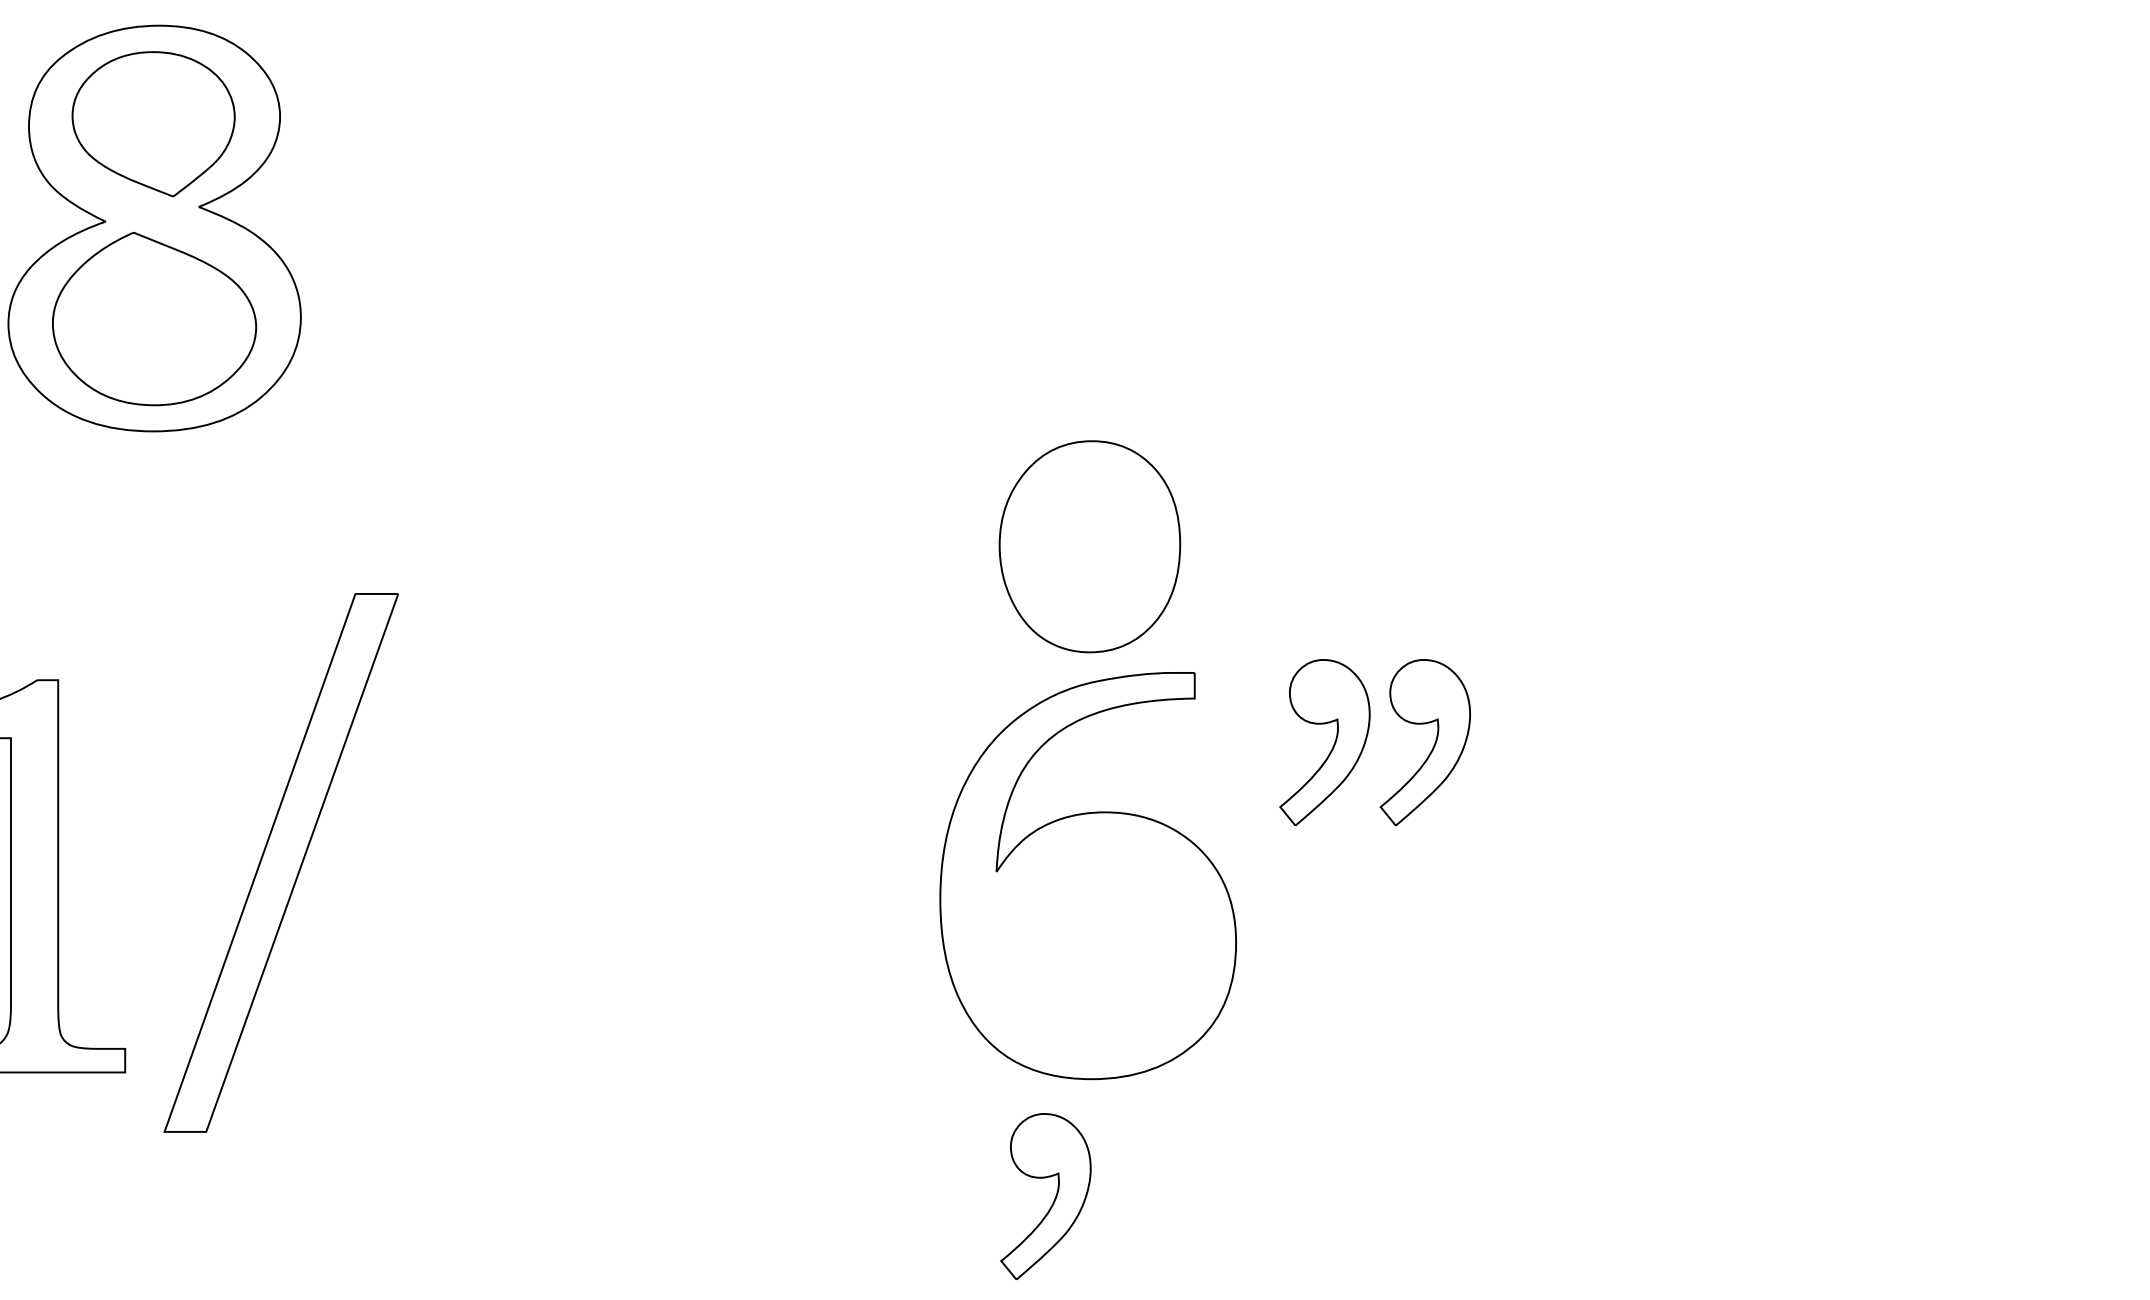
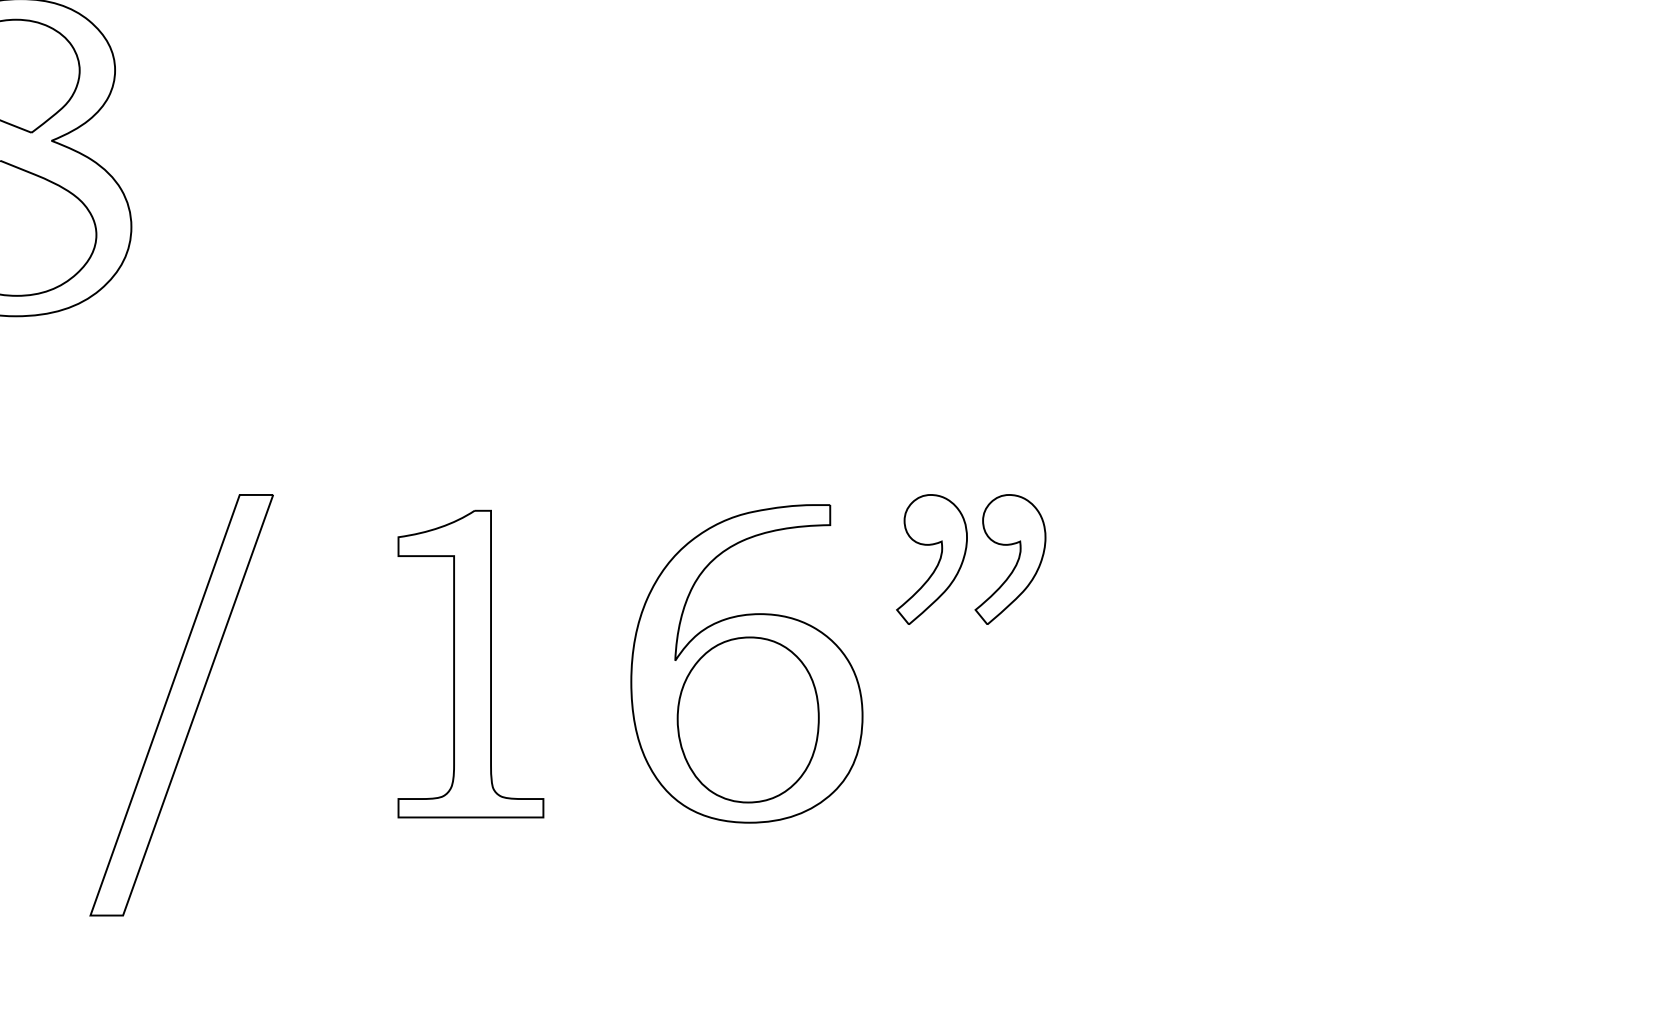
part: (1089, 546) -> (747, 719), moved
part: (280, 862) -> (181, 704), moved
part: (734, 876) -> (470, 664), added
part: (1053, 1200) -> (719, 917), removed

